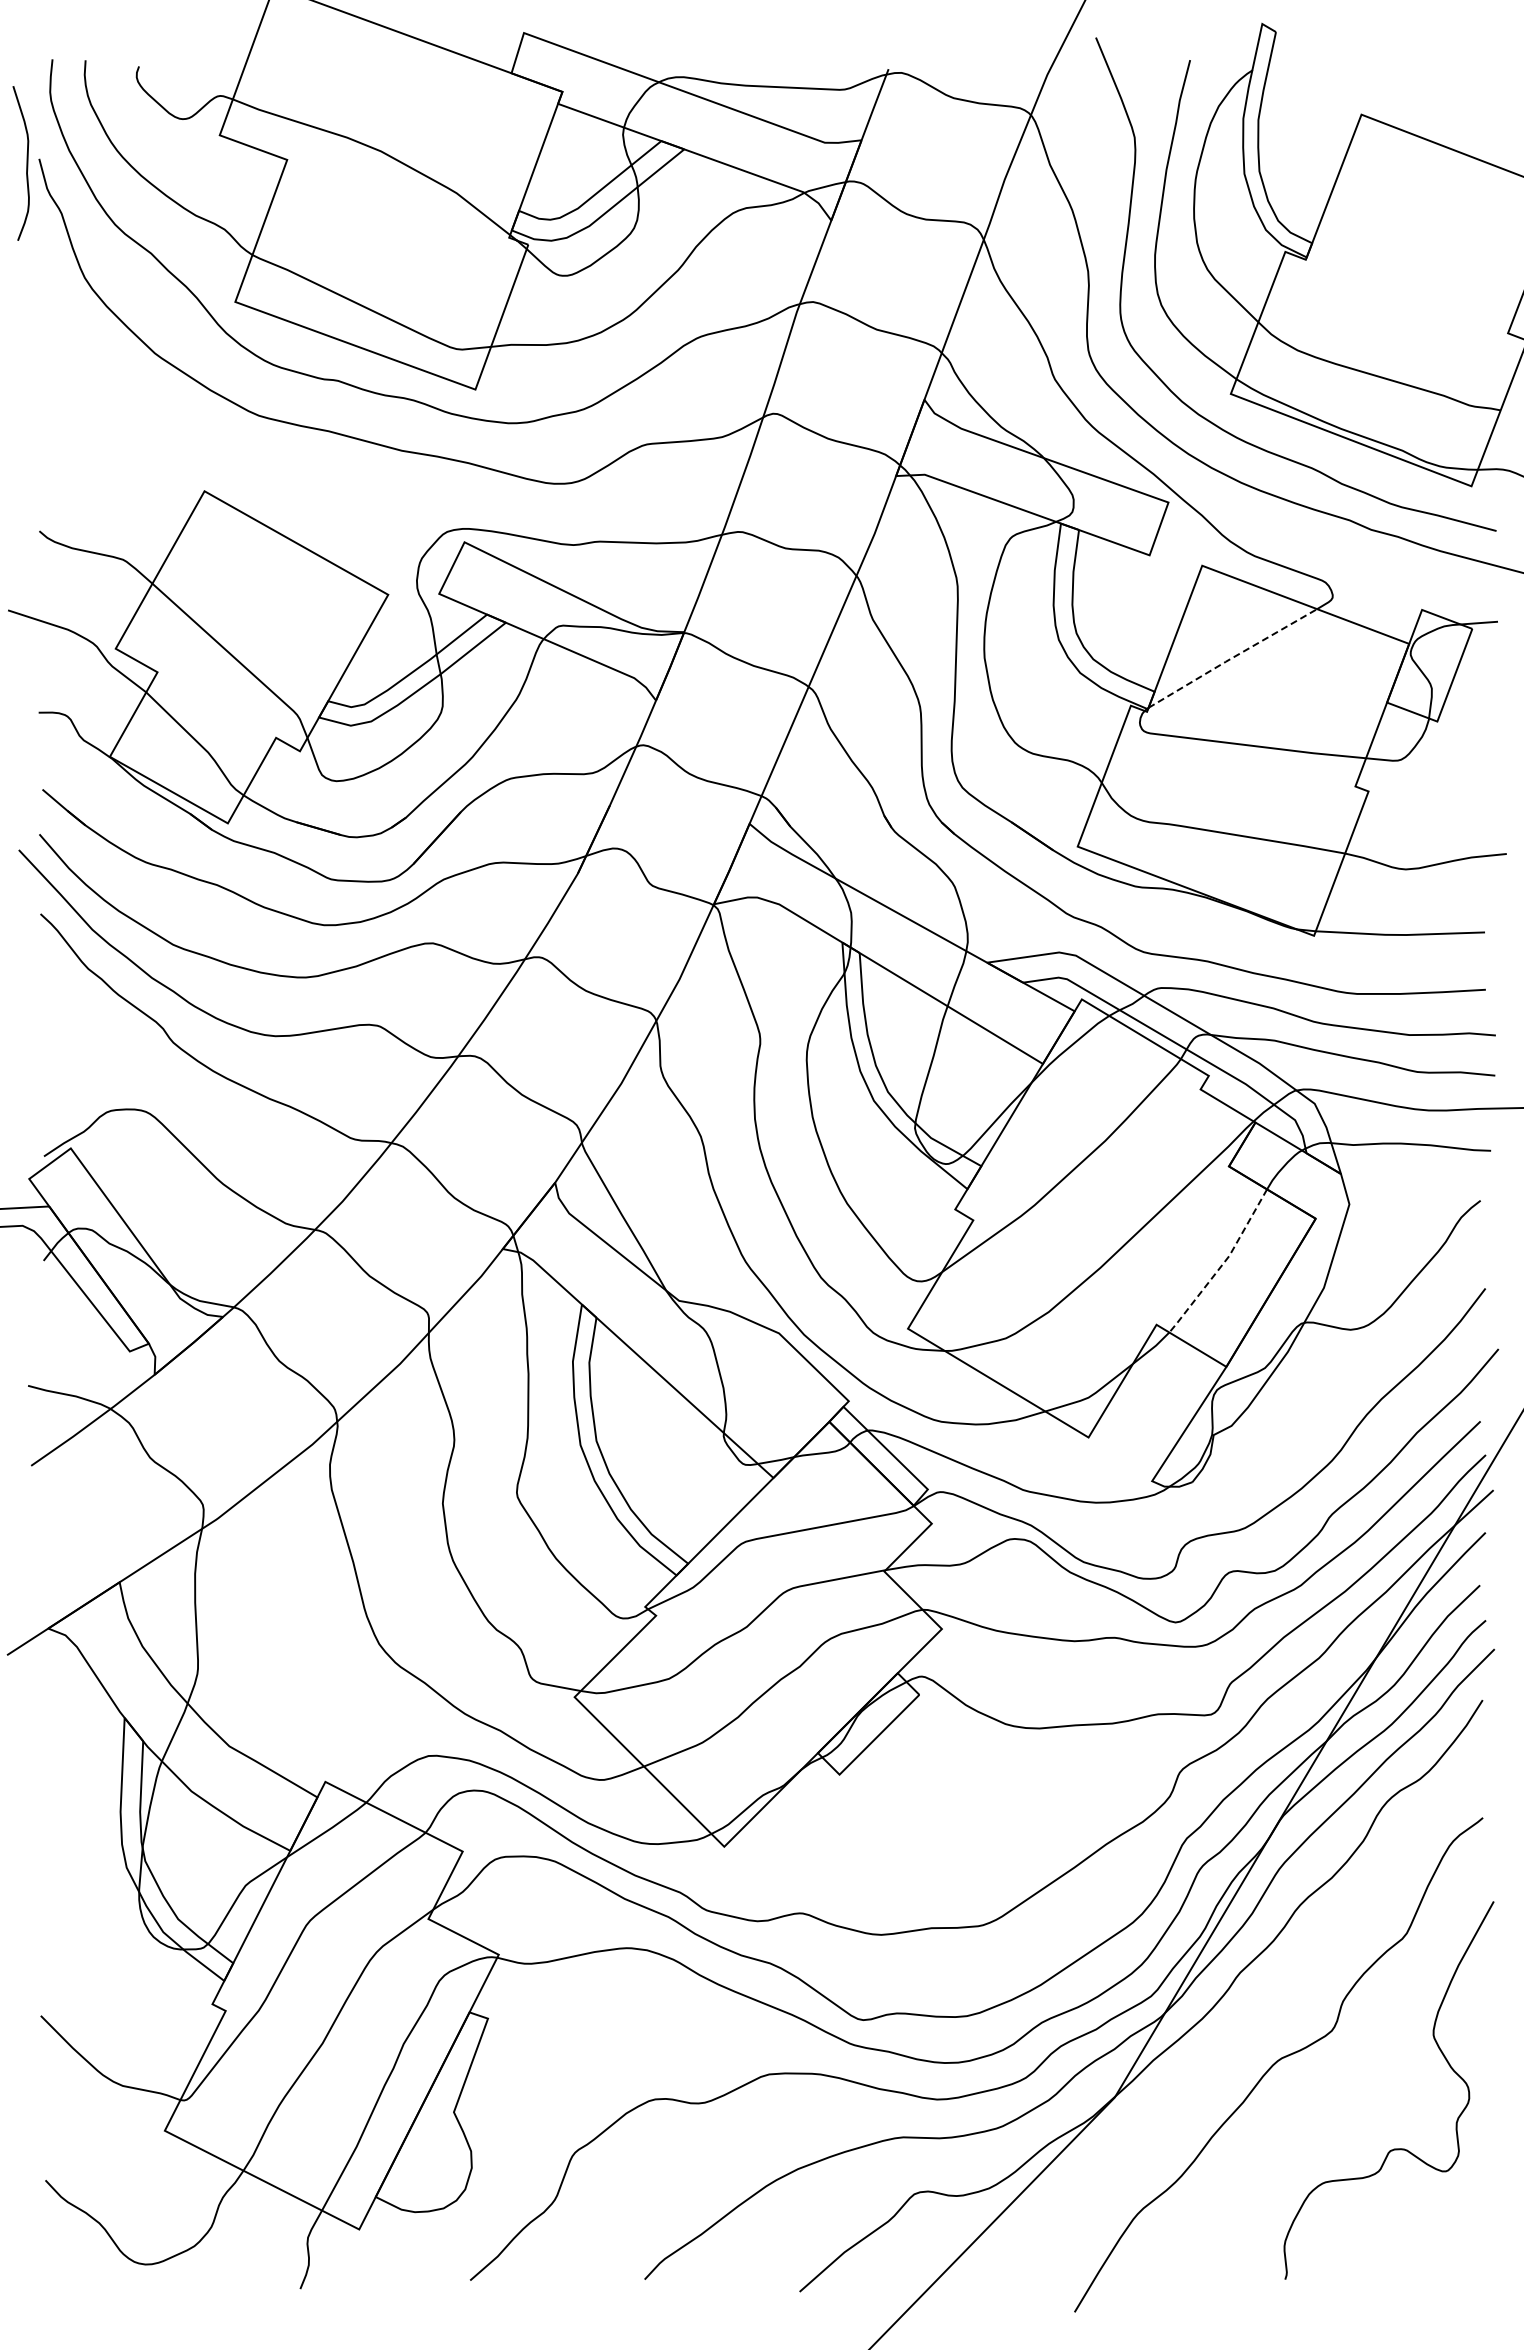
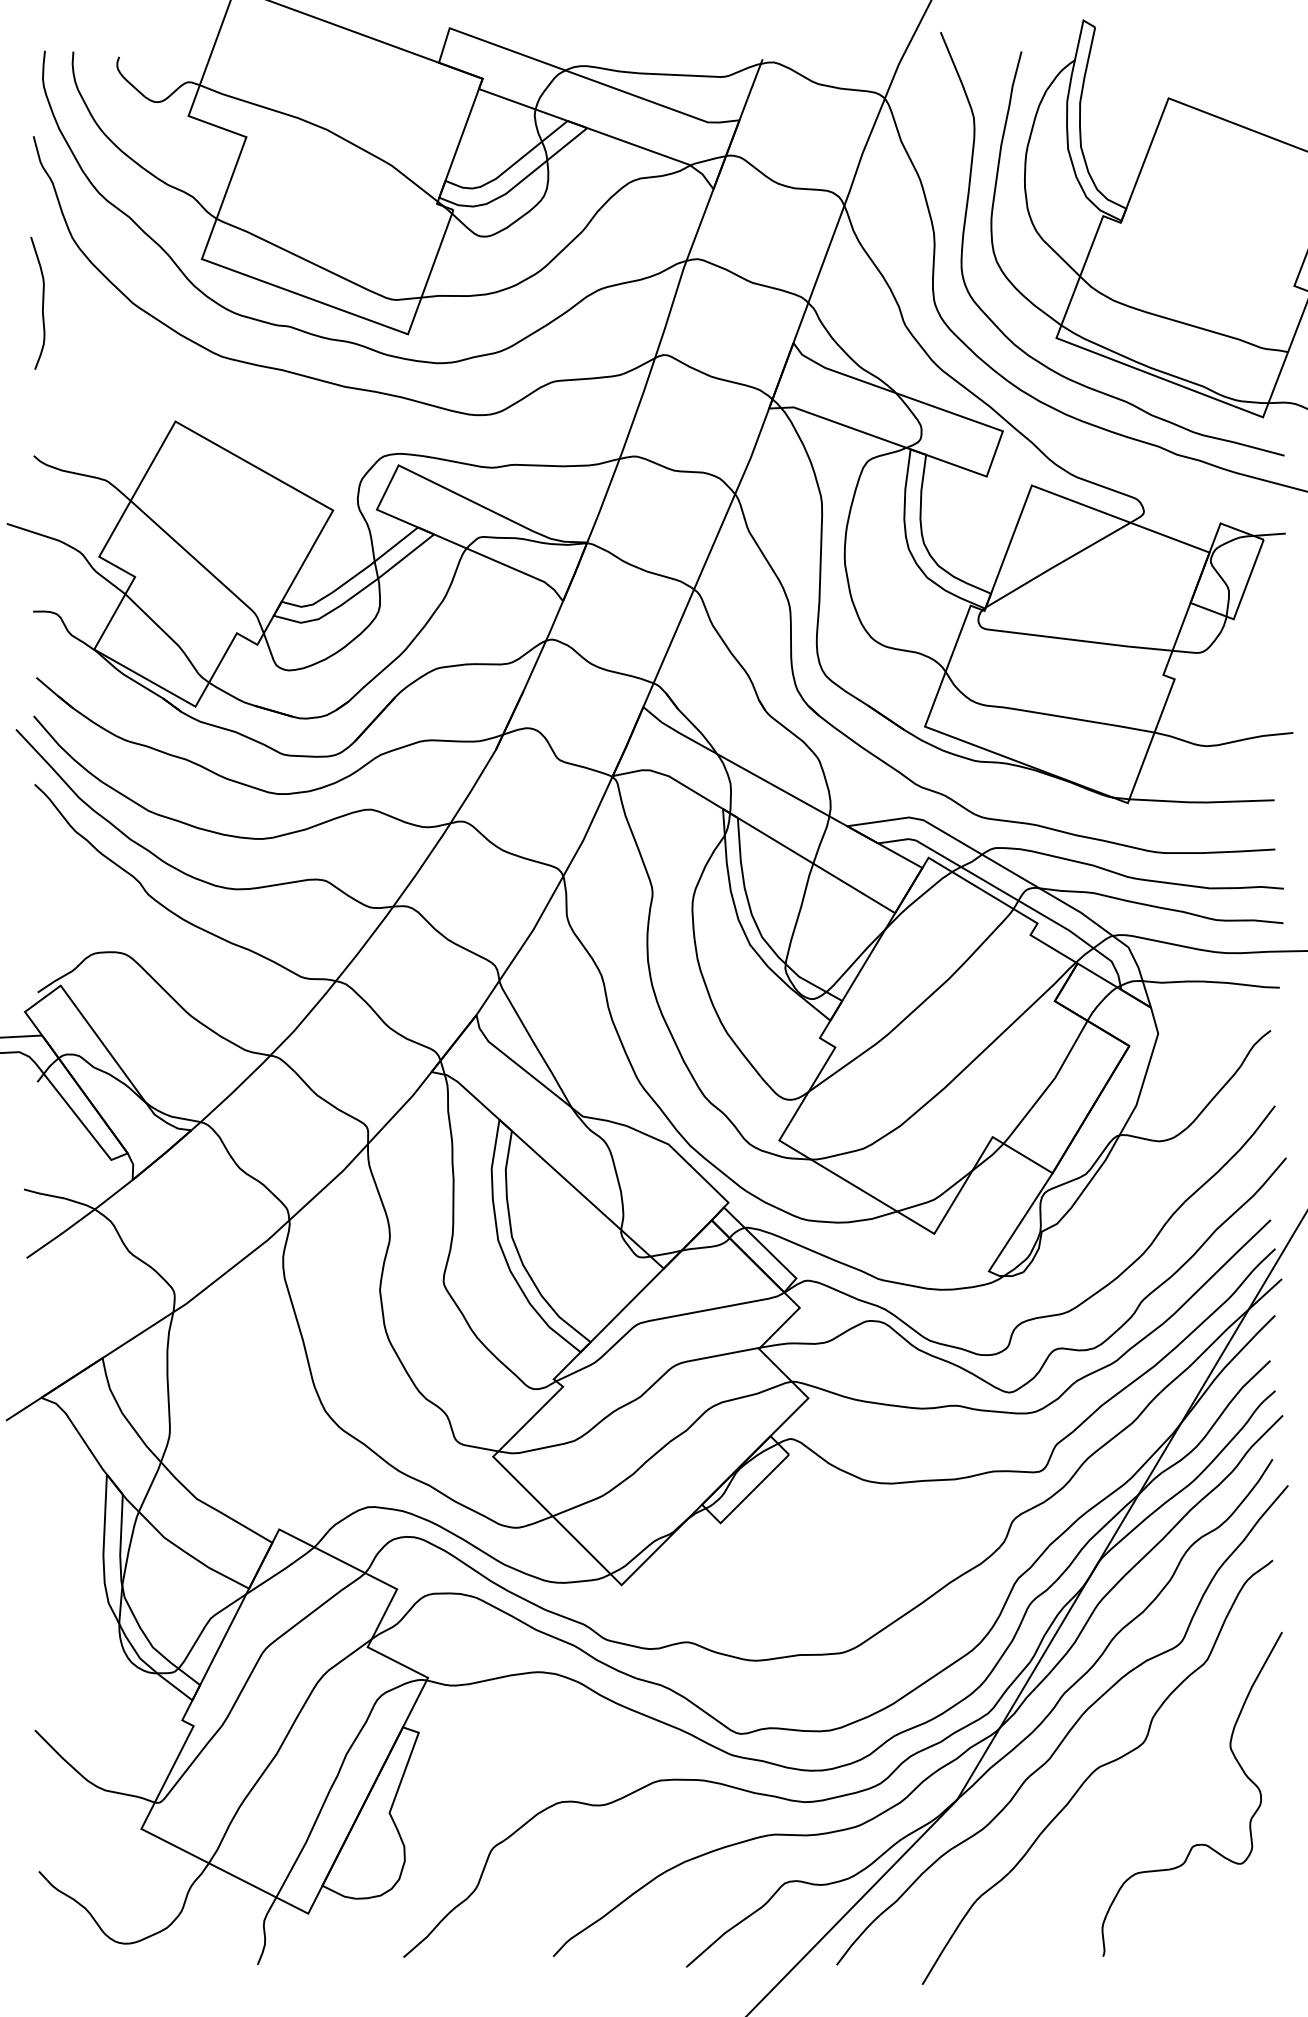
curve: (26, 163) -> (42, 303), moved
line: (1232, 657) -> (1057, 564), dashed -> solid
line: (1222, 1264) -> (1049, 1085), dashed -> solid
curve: (1246, 2014) -> (1069, 1729), added

